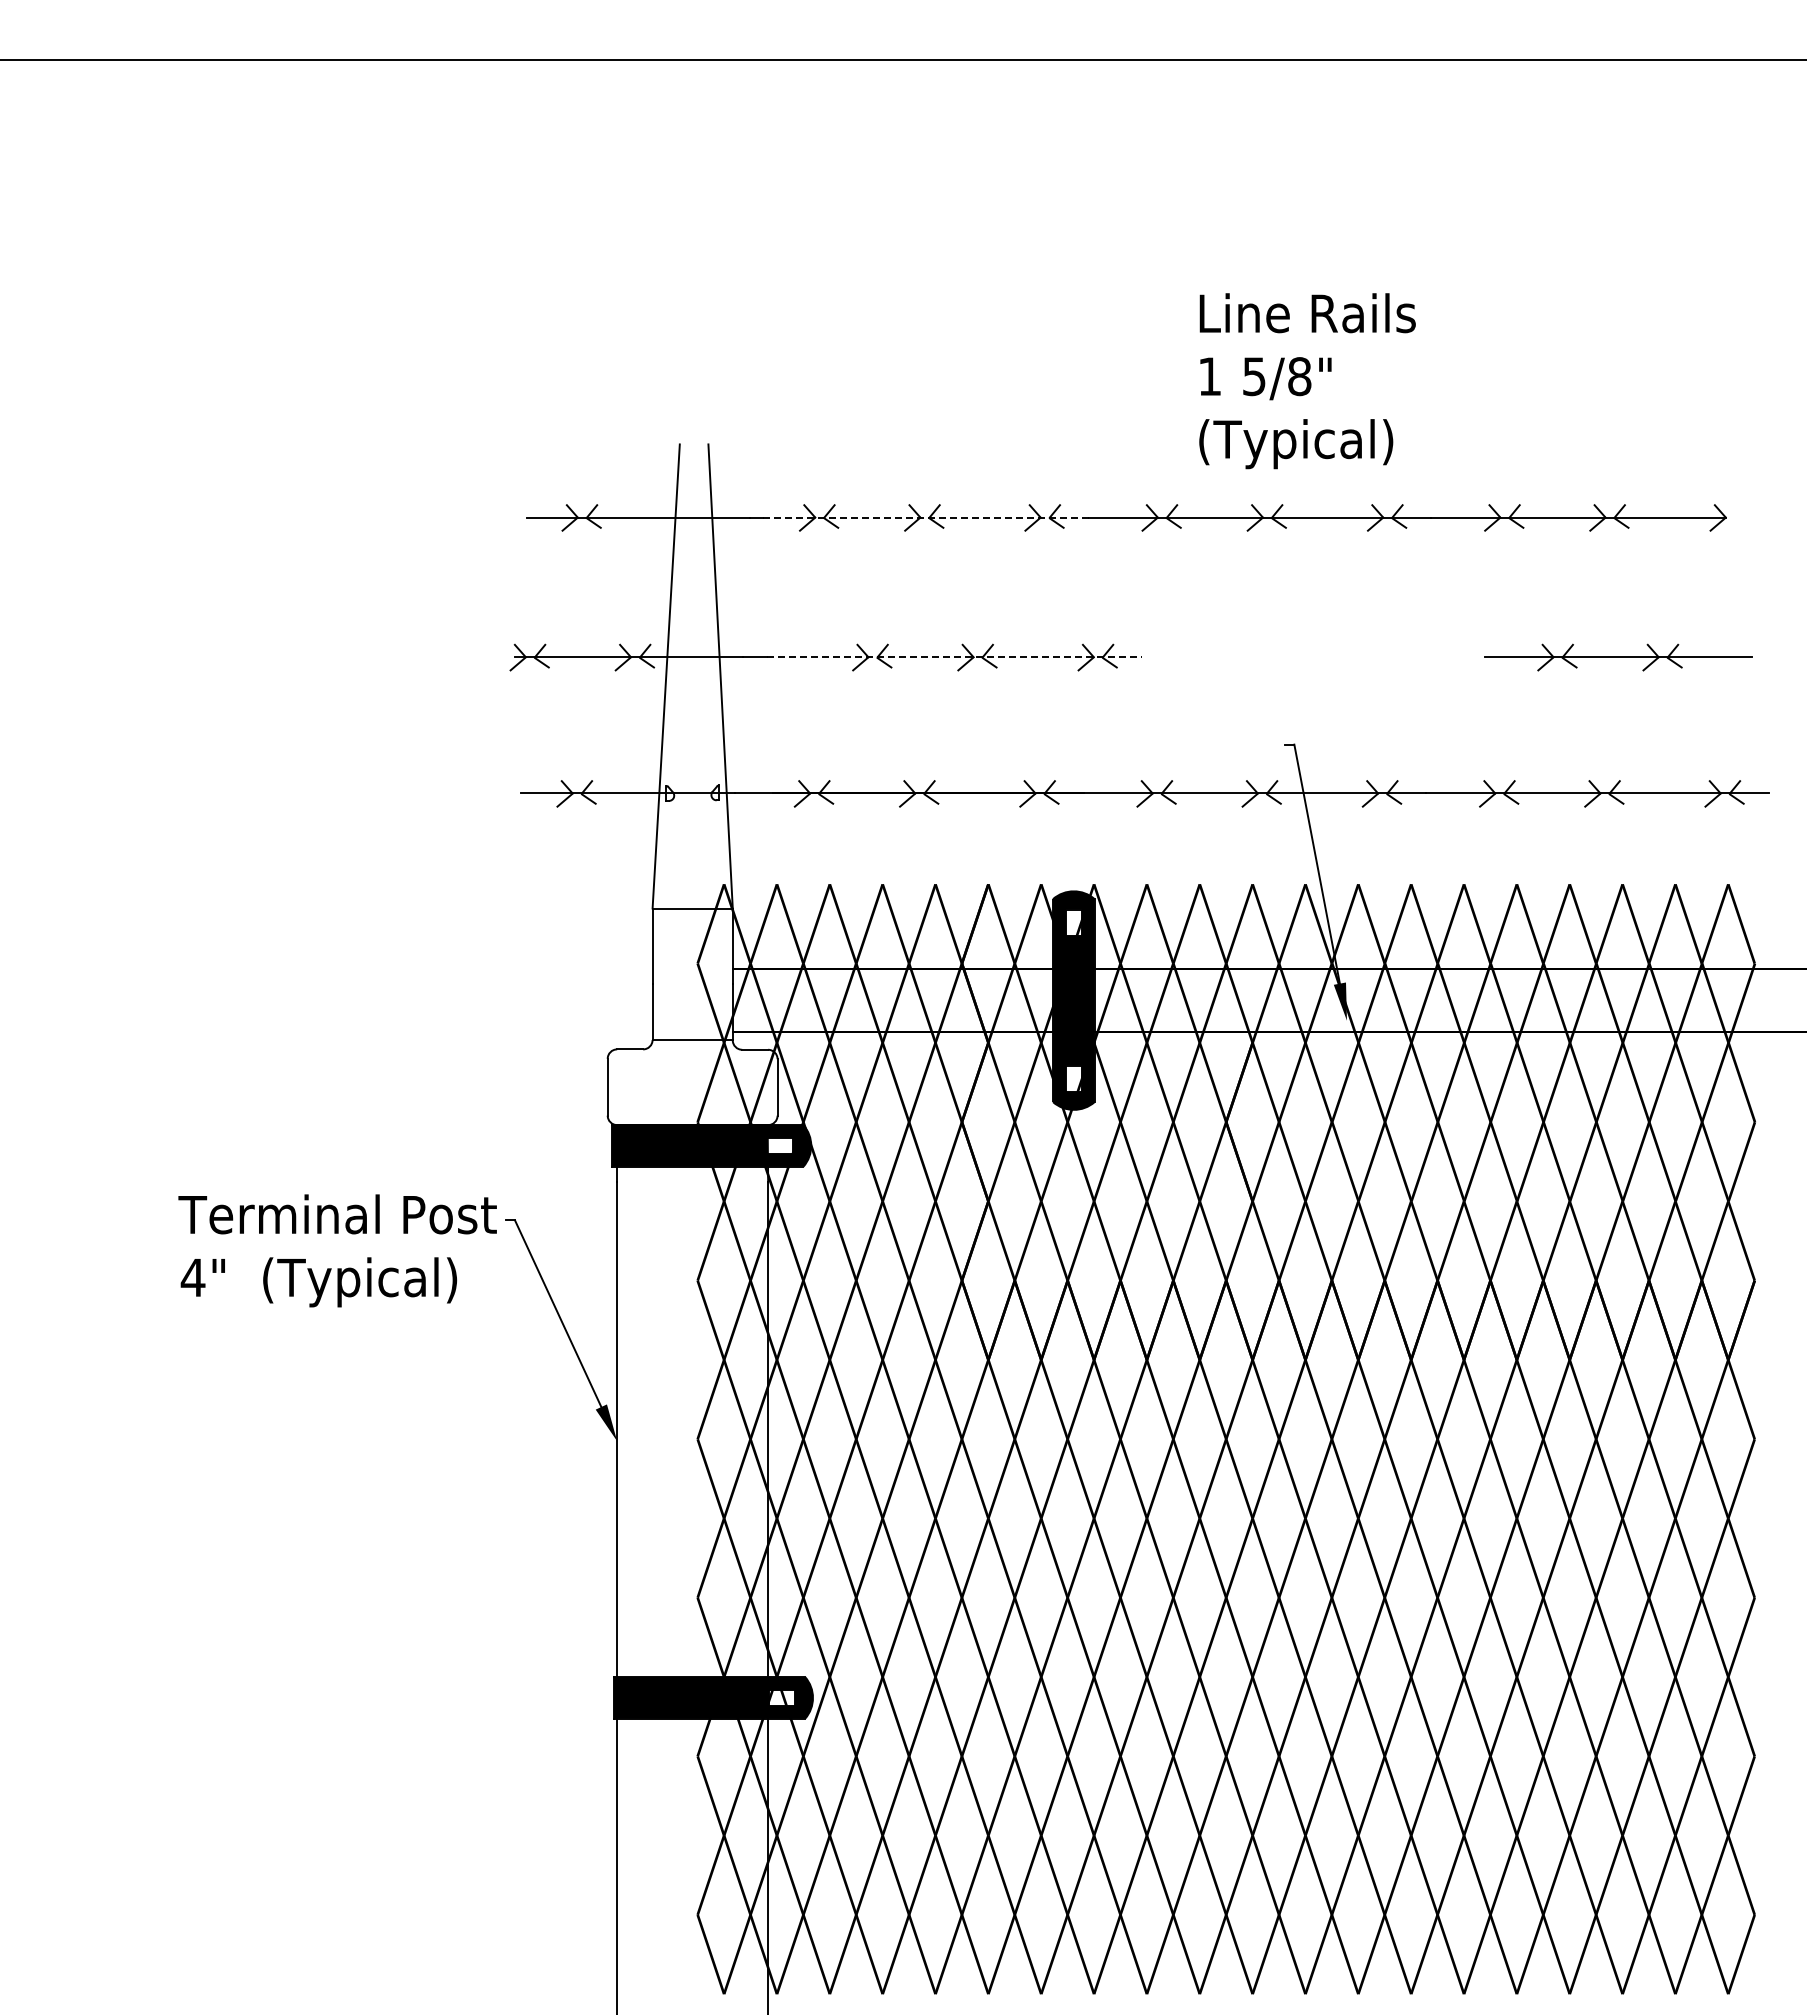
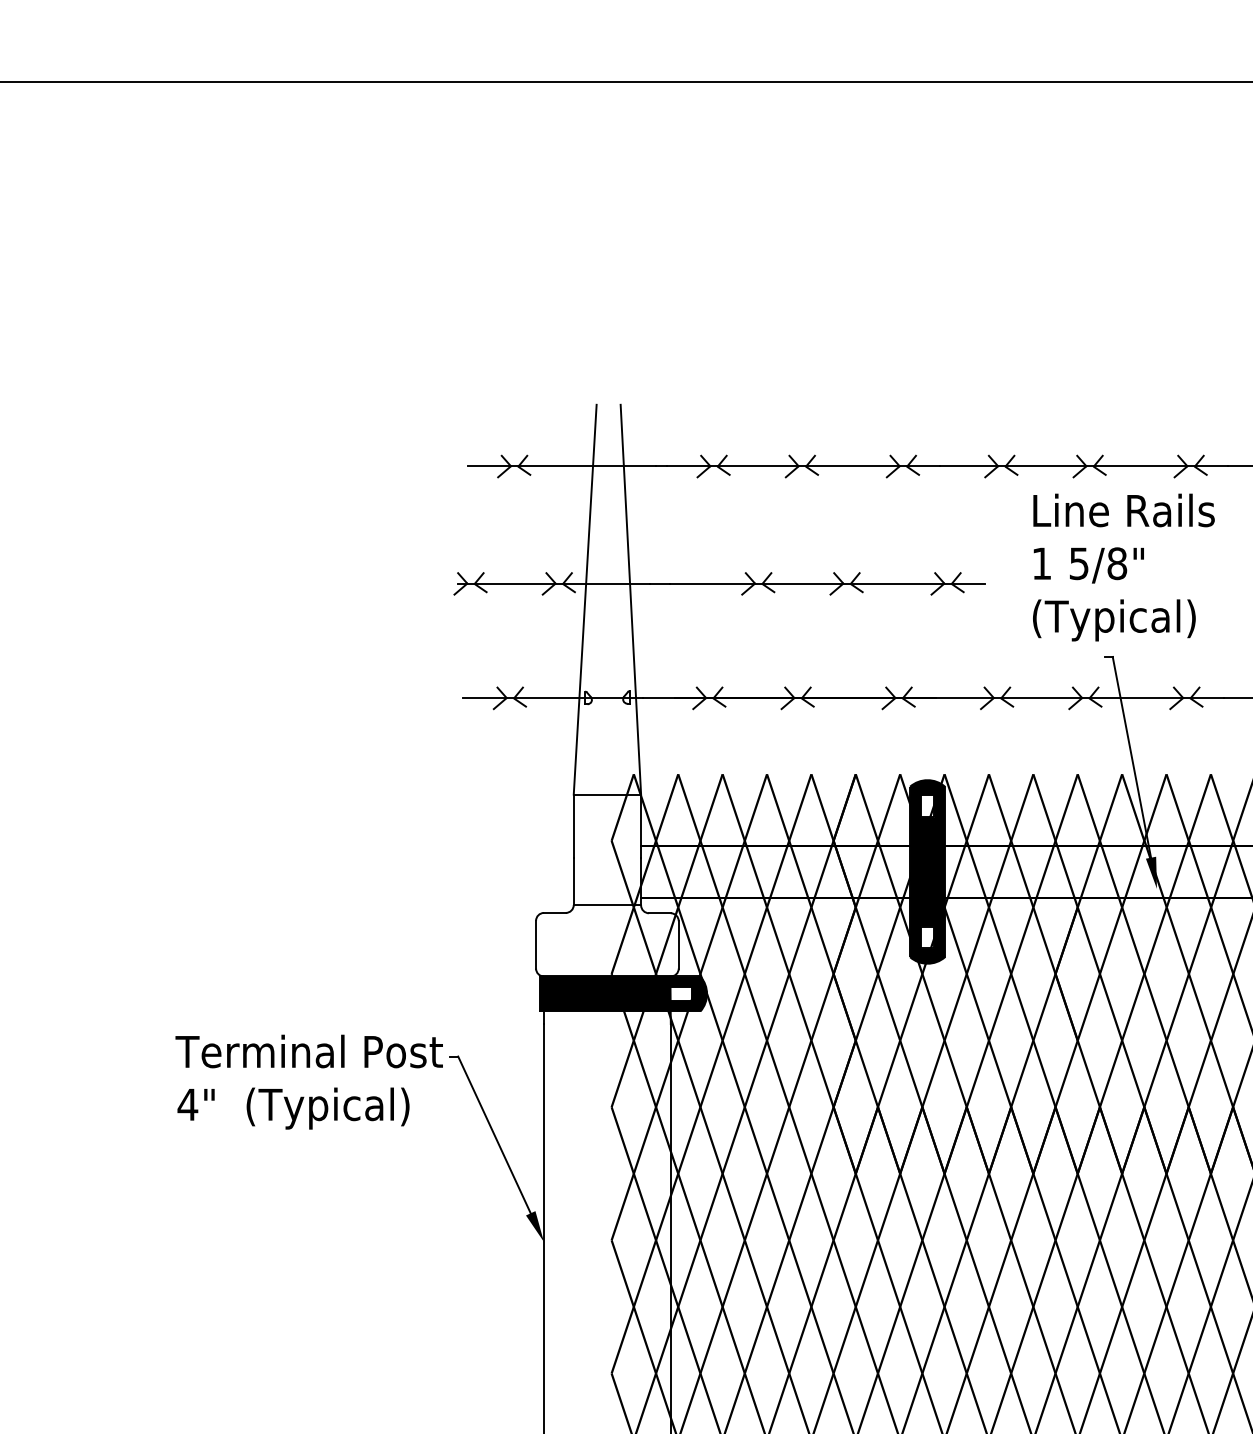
text: (1307, 381) -> (1123, 567), moved
line: (926, 517) -> (803, 466), dashed -> solid
line: (955, 657) -> (828, 583), dashed -> solid

